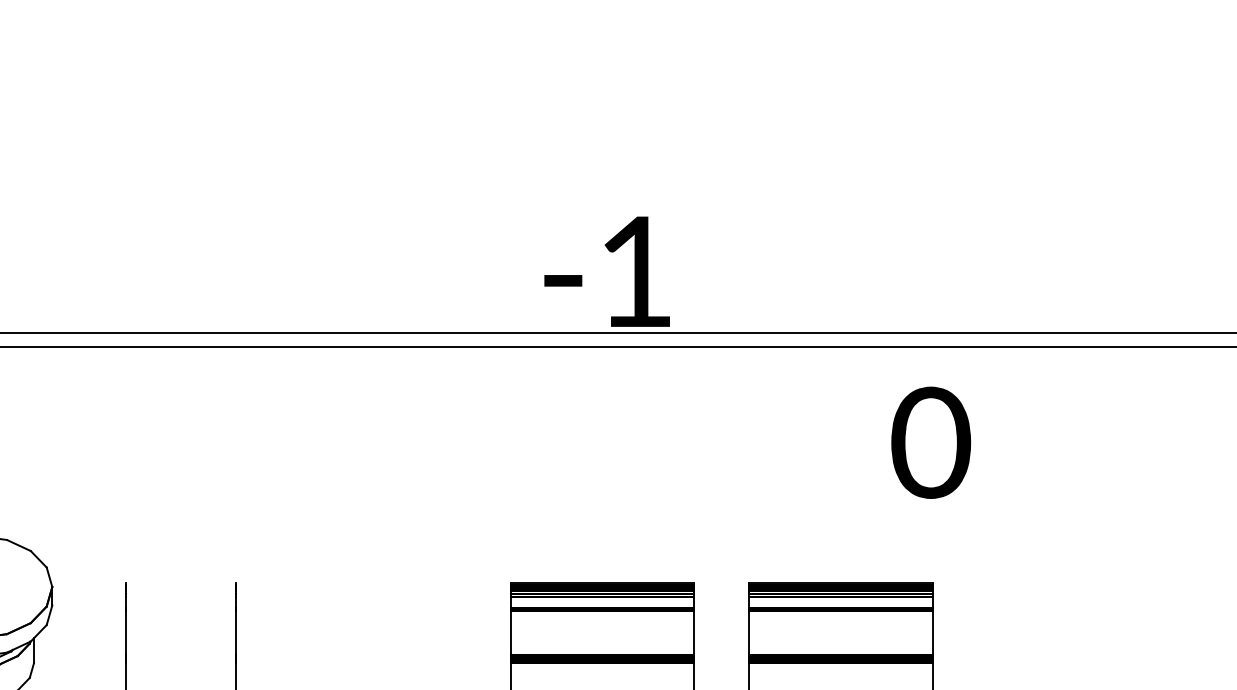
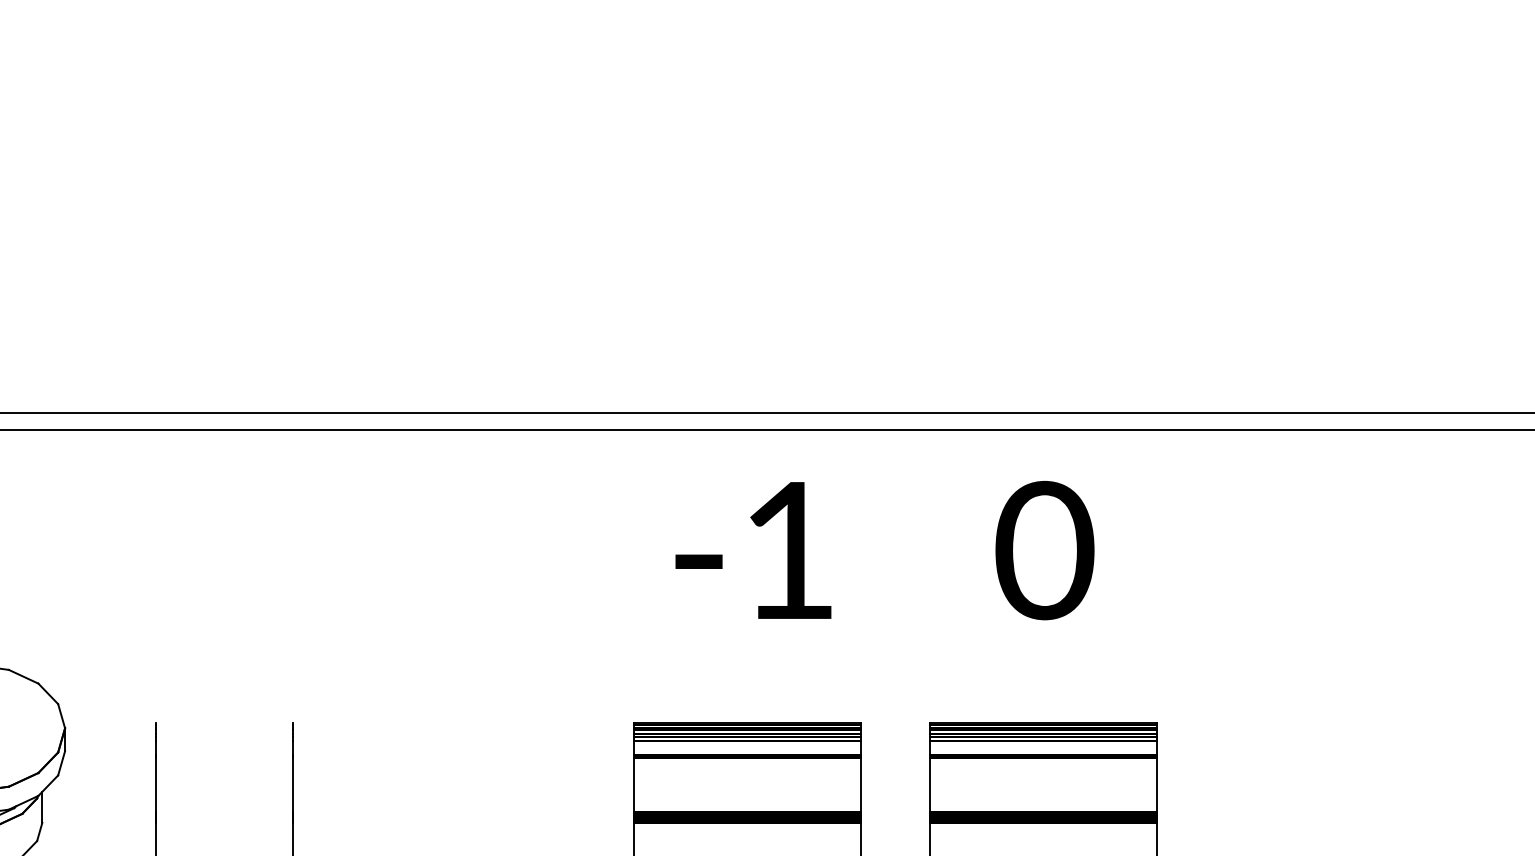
text: (606, 271) -> (752, 550), moved
text: (931, 442) -> (1045, 550), moved

